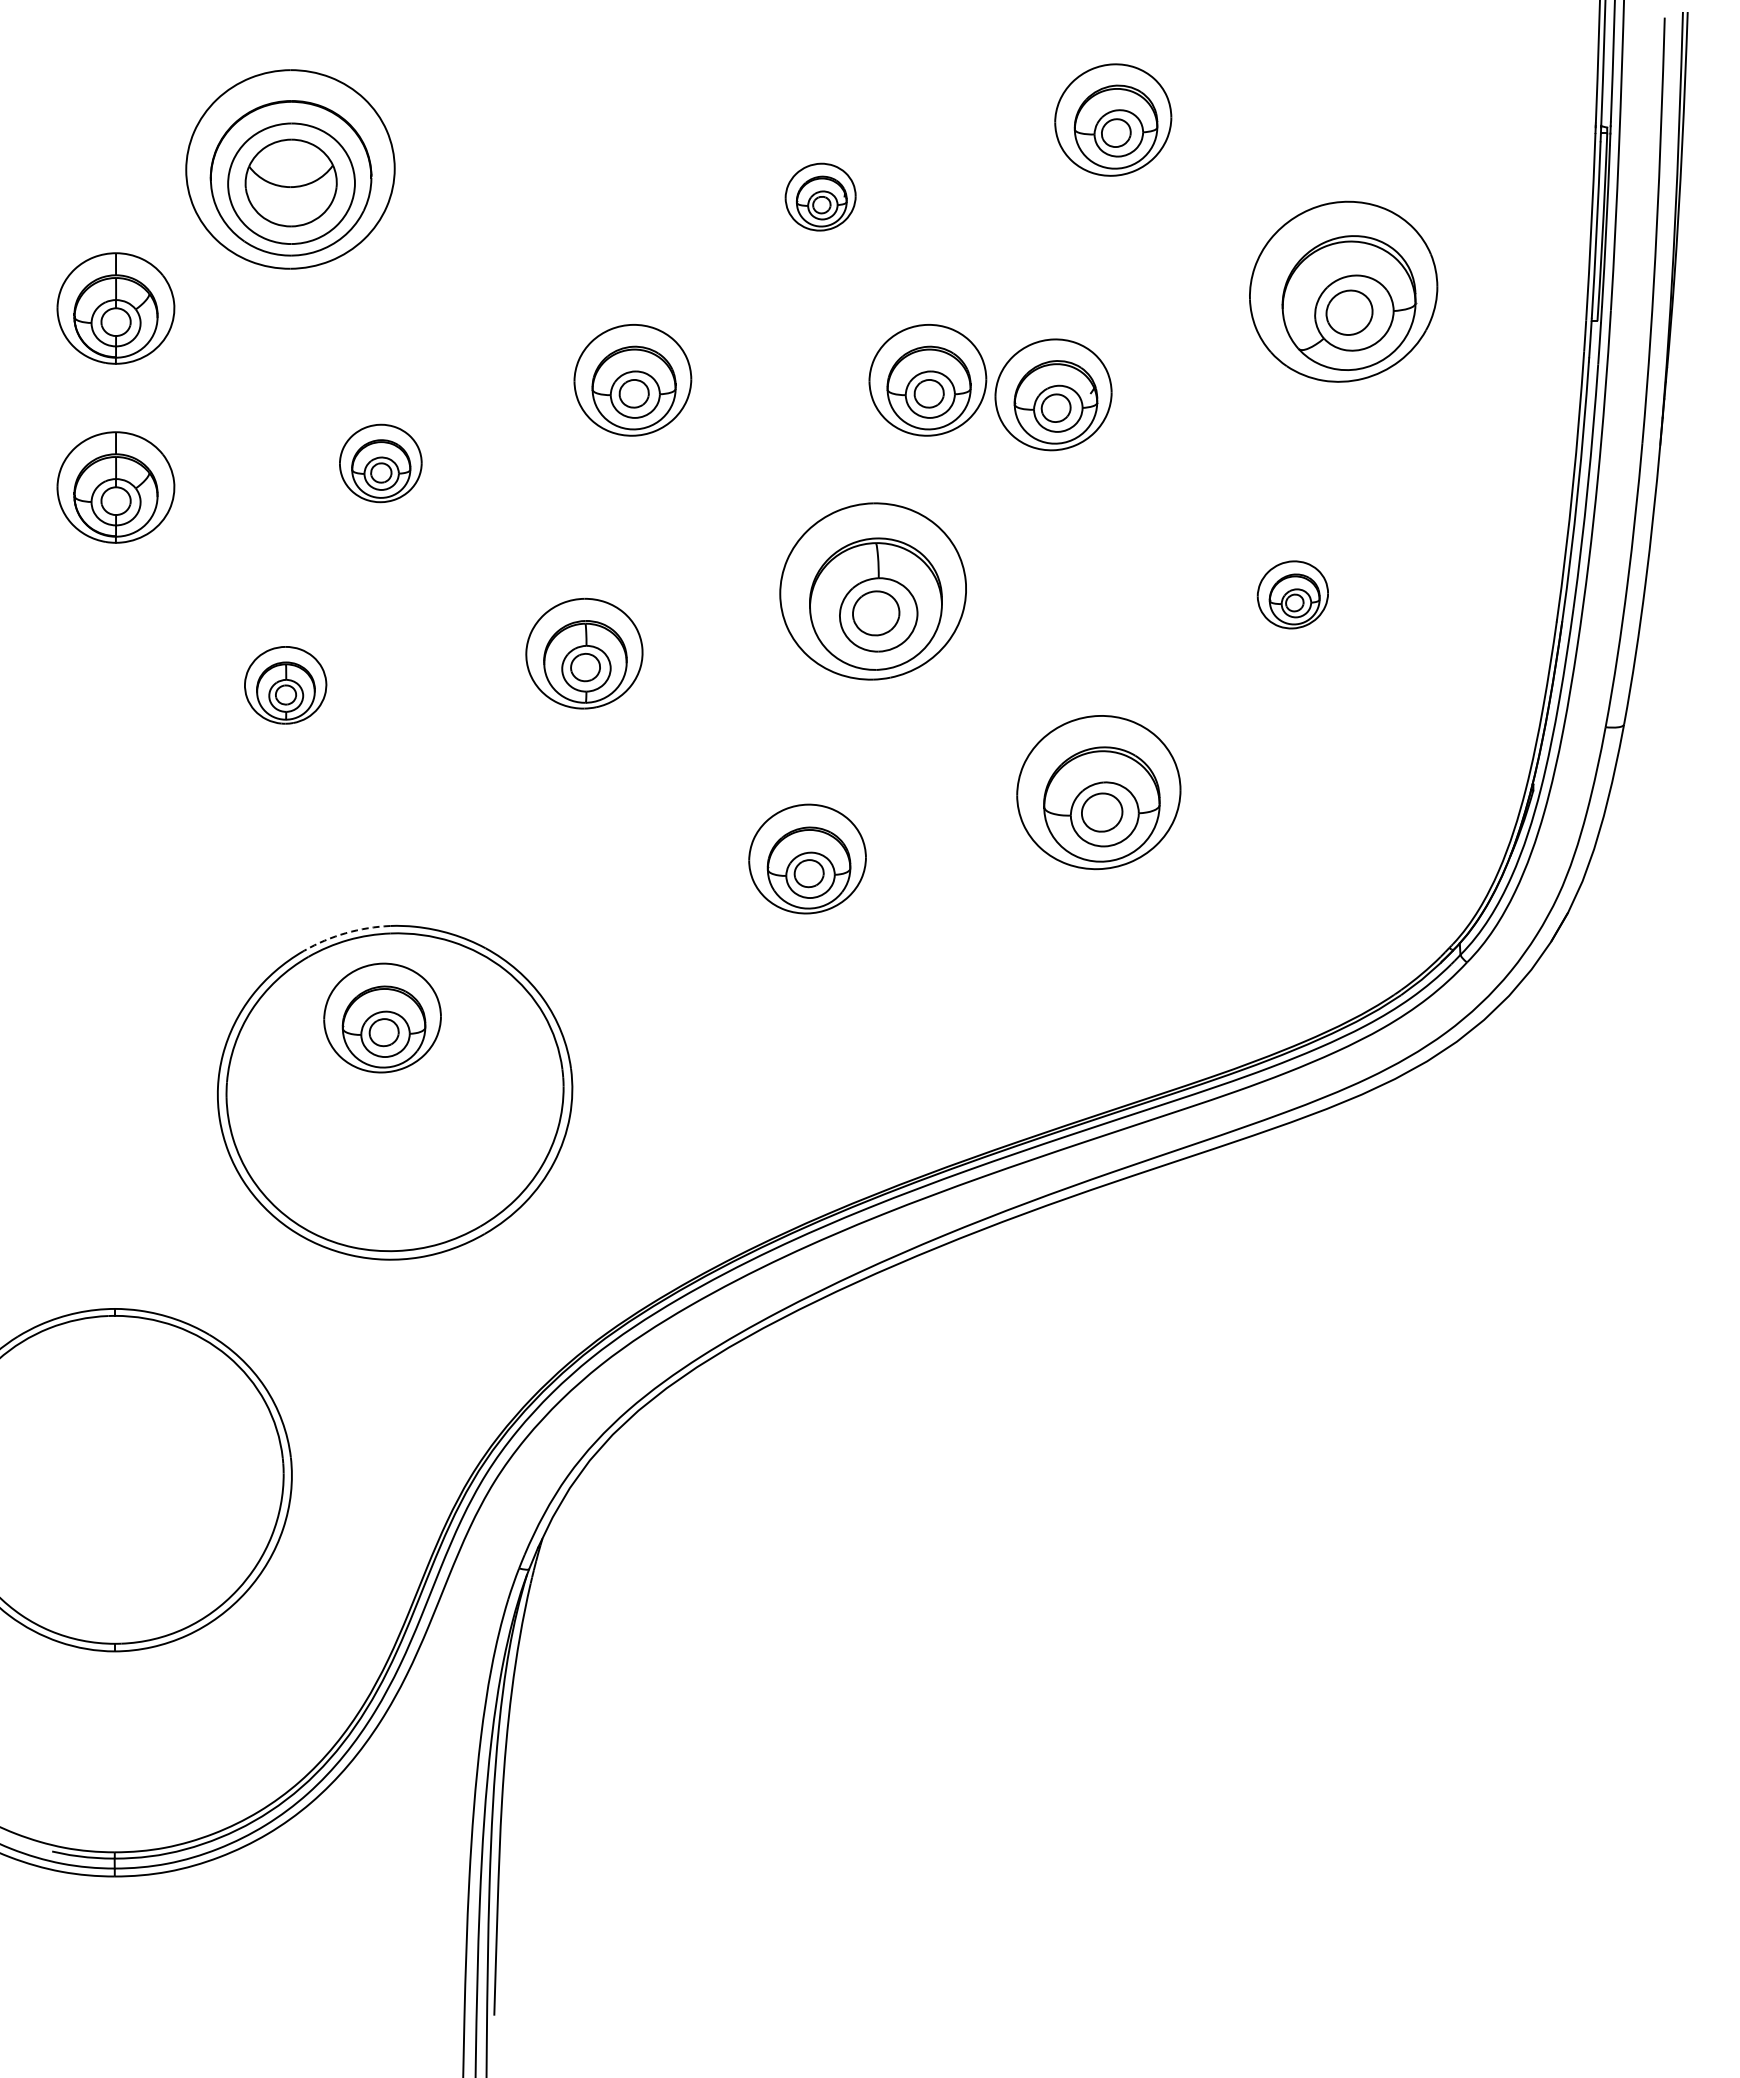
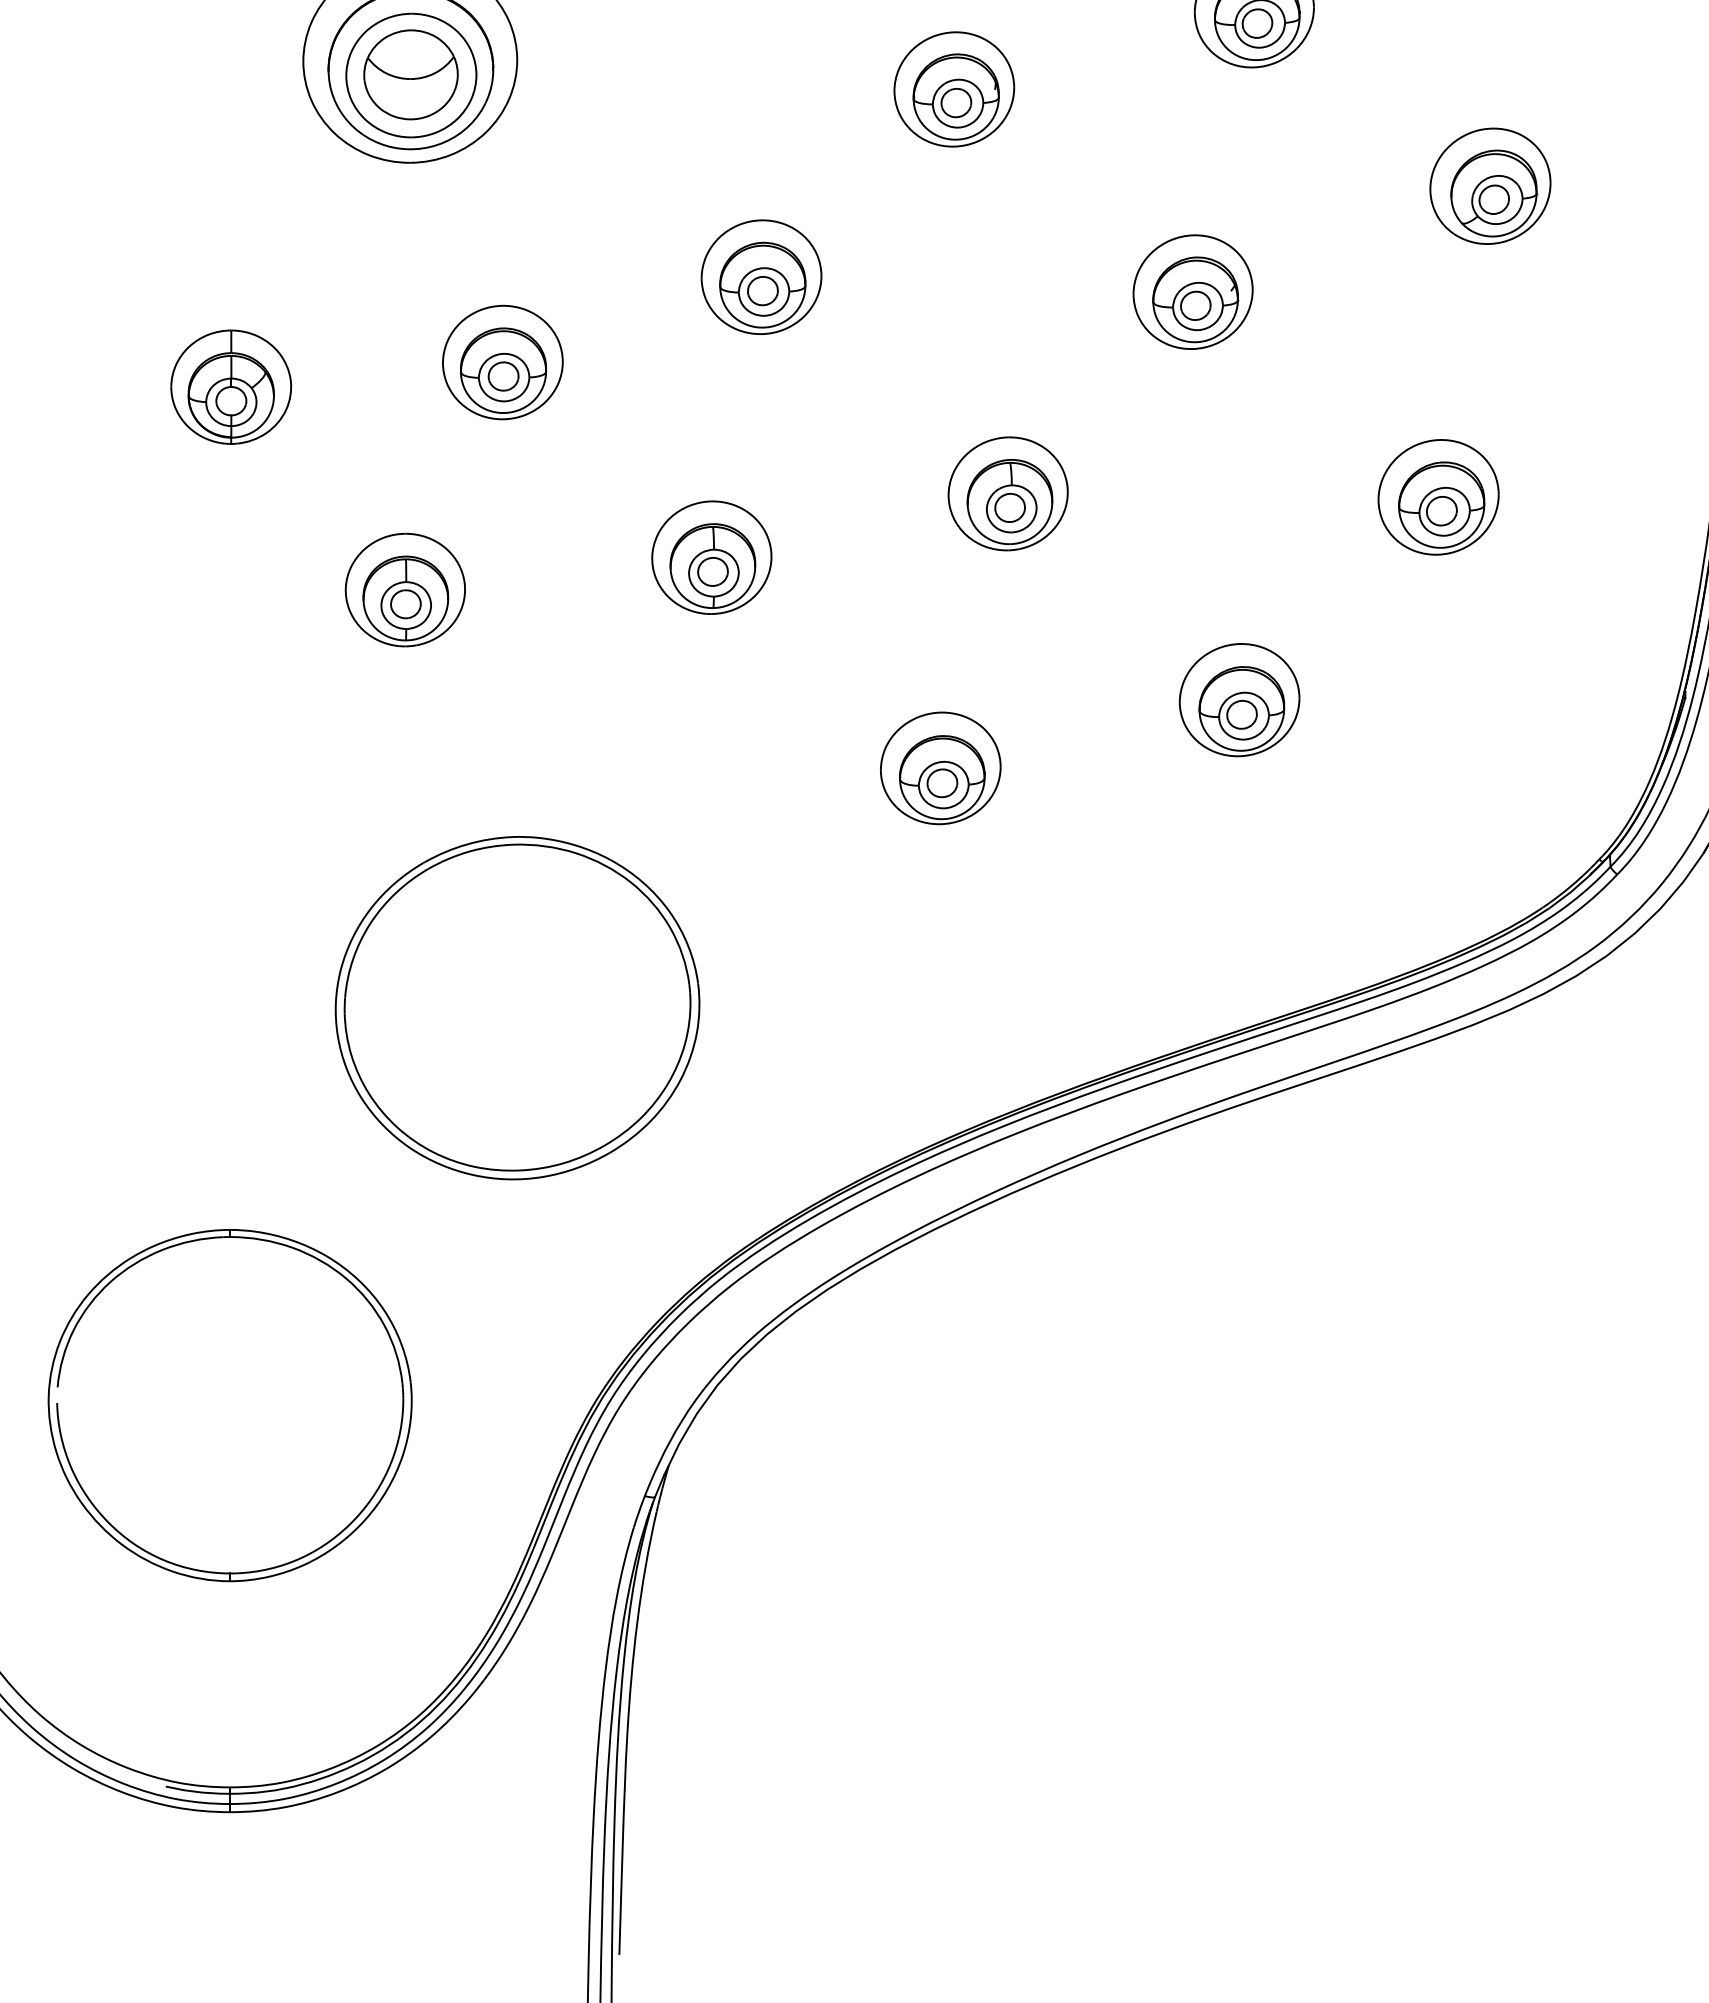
part: (820, 196) -> (954, 88), size x1.67
part: (1342, 291) -> (1489, 186), size x0.62
part: (115, 308) -> (230, 203), removed
part: (927, 380) -> (1063, 277), removed
part: (380, 463) -> (502, 362), size x1.43
part: (873, 591) -> (1008, 493), size x0.62
part: (1292, 594) -> (1438, 496), size x1.67
part: (285, 685) -> (405, 590), size x1.43
part: (1098, 792) -> (1239, 700), size x0.71
arc: (345, 933) -> (466, 844), dashed -> solid
part: (382, 1017) -> (504, 930), removed

